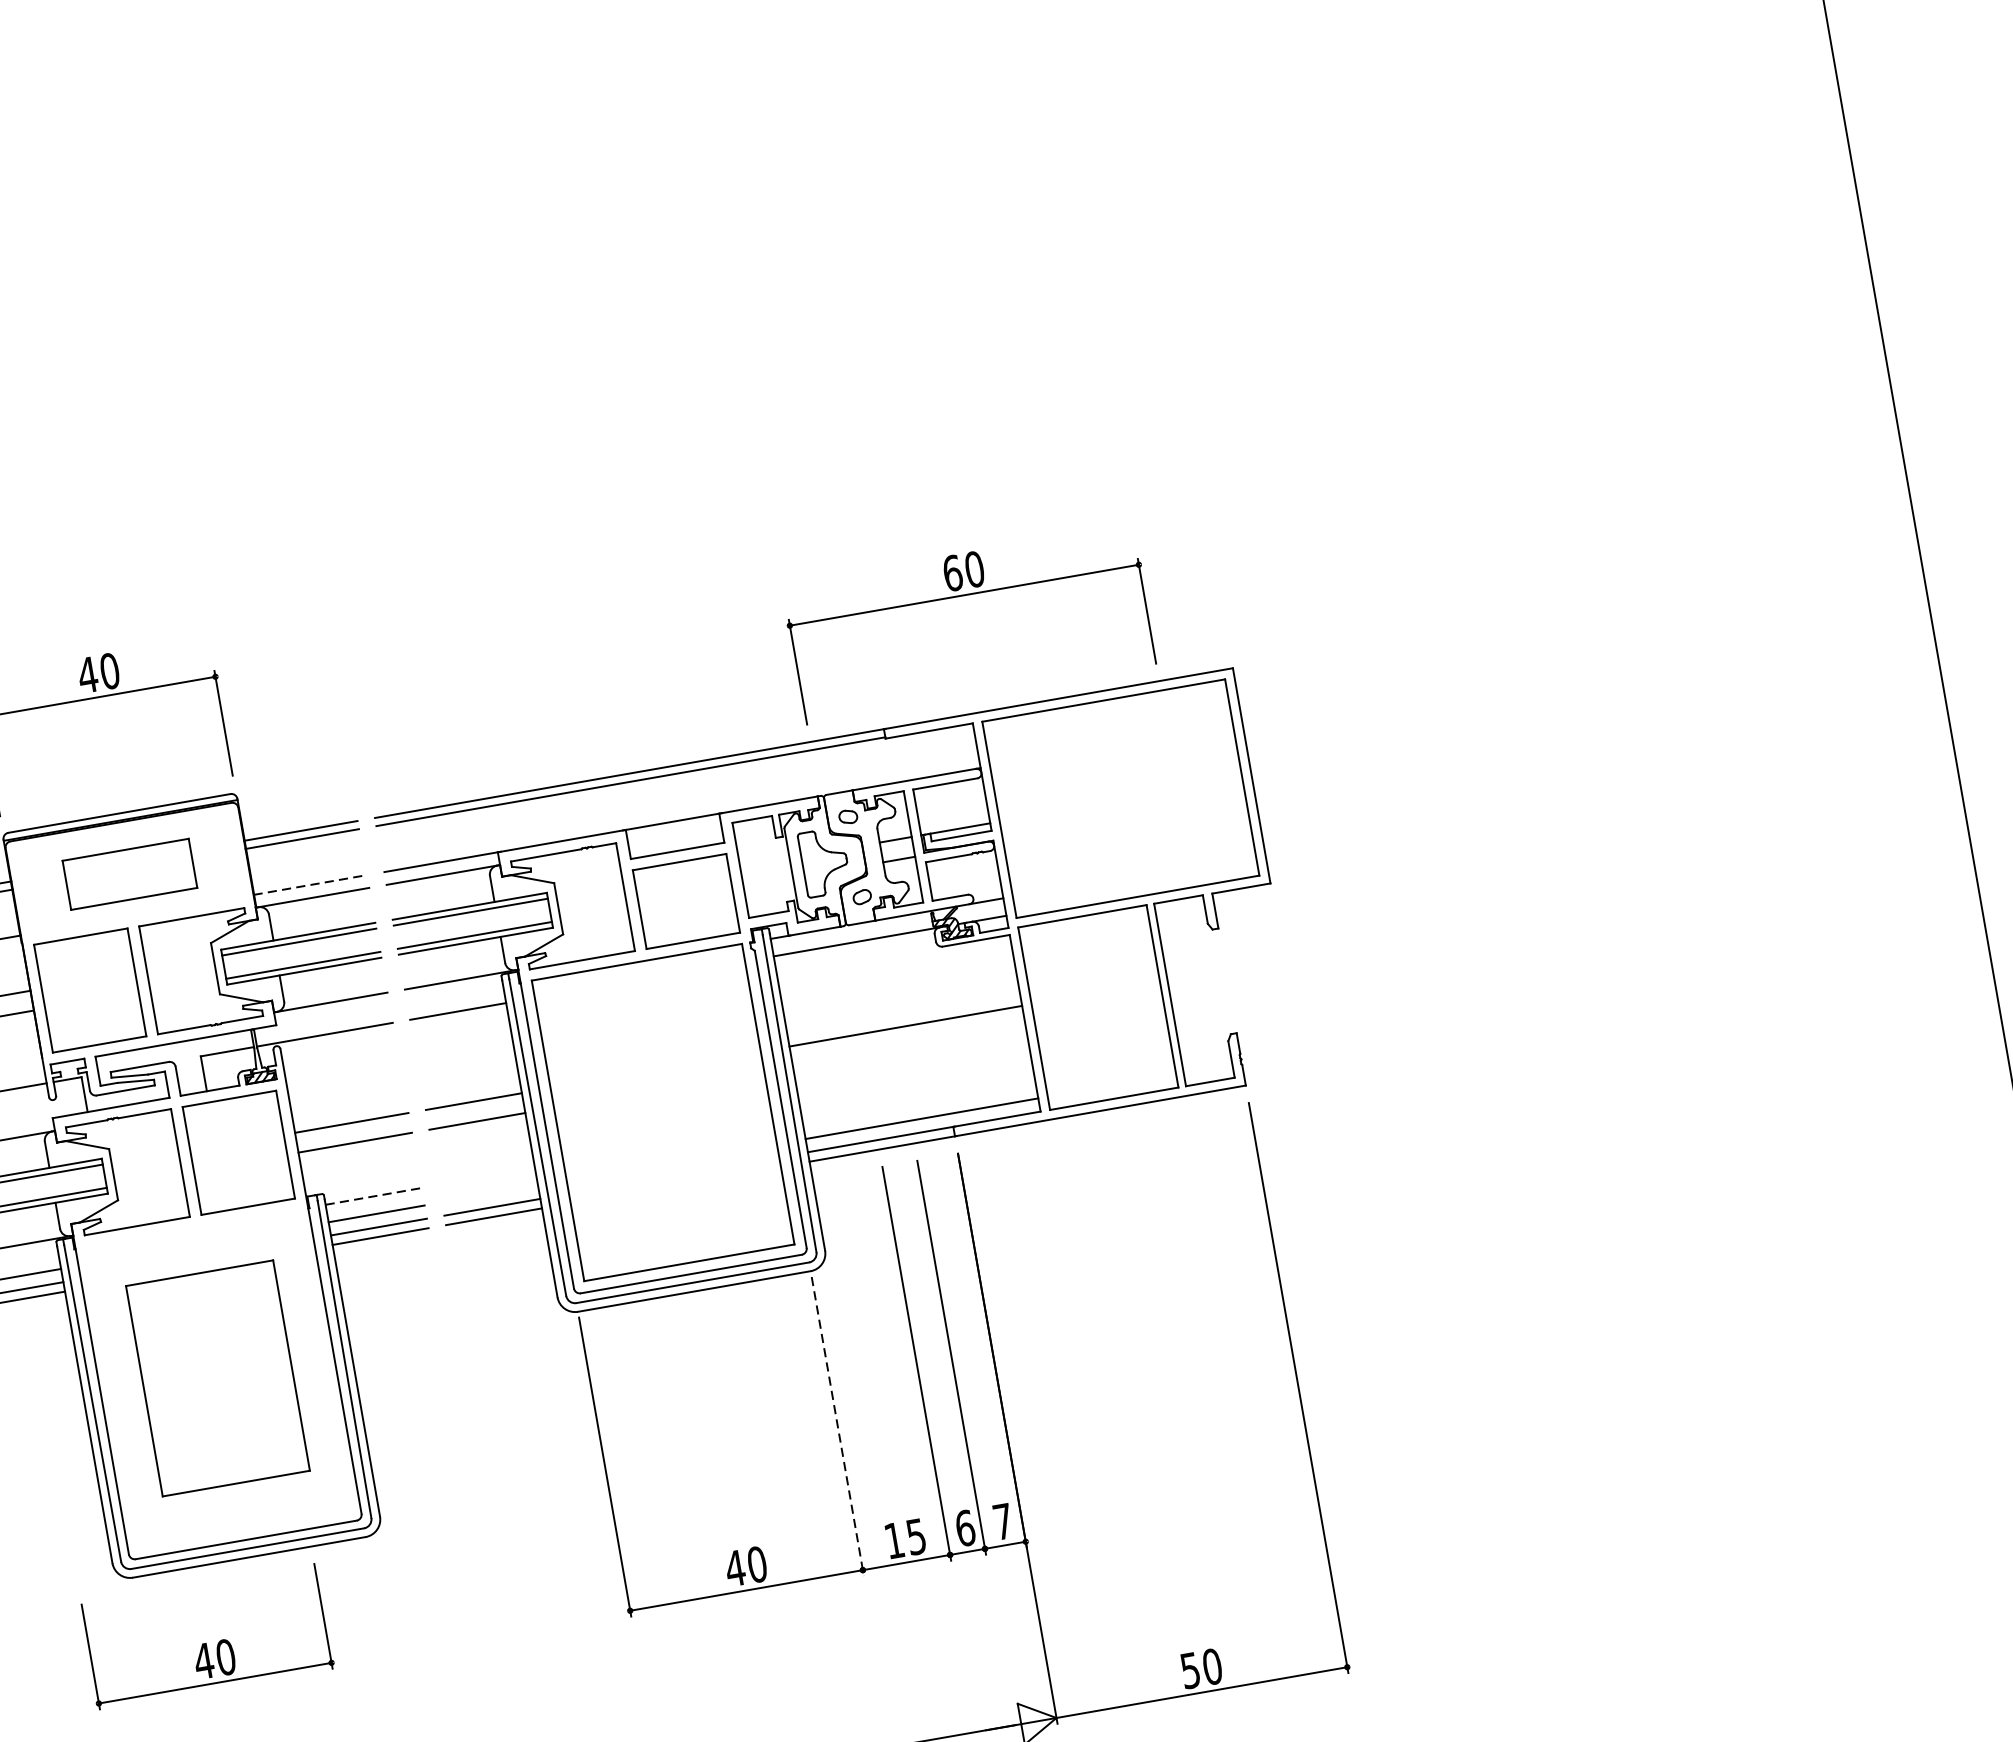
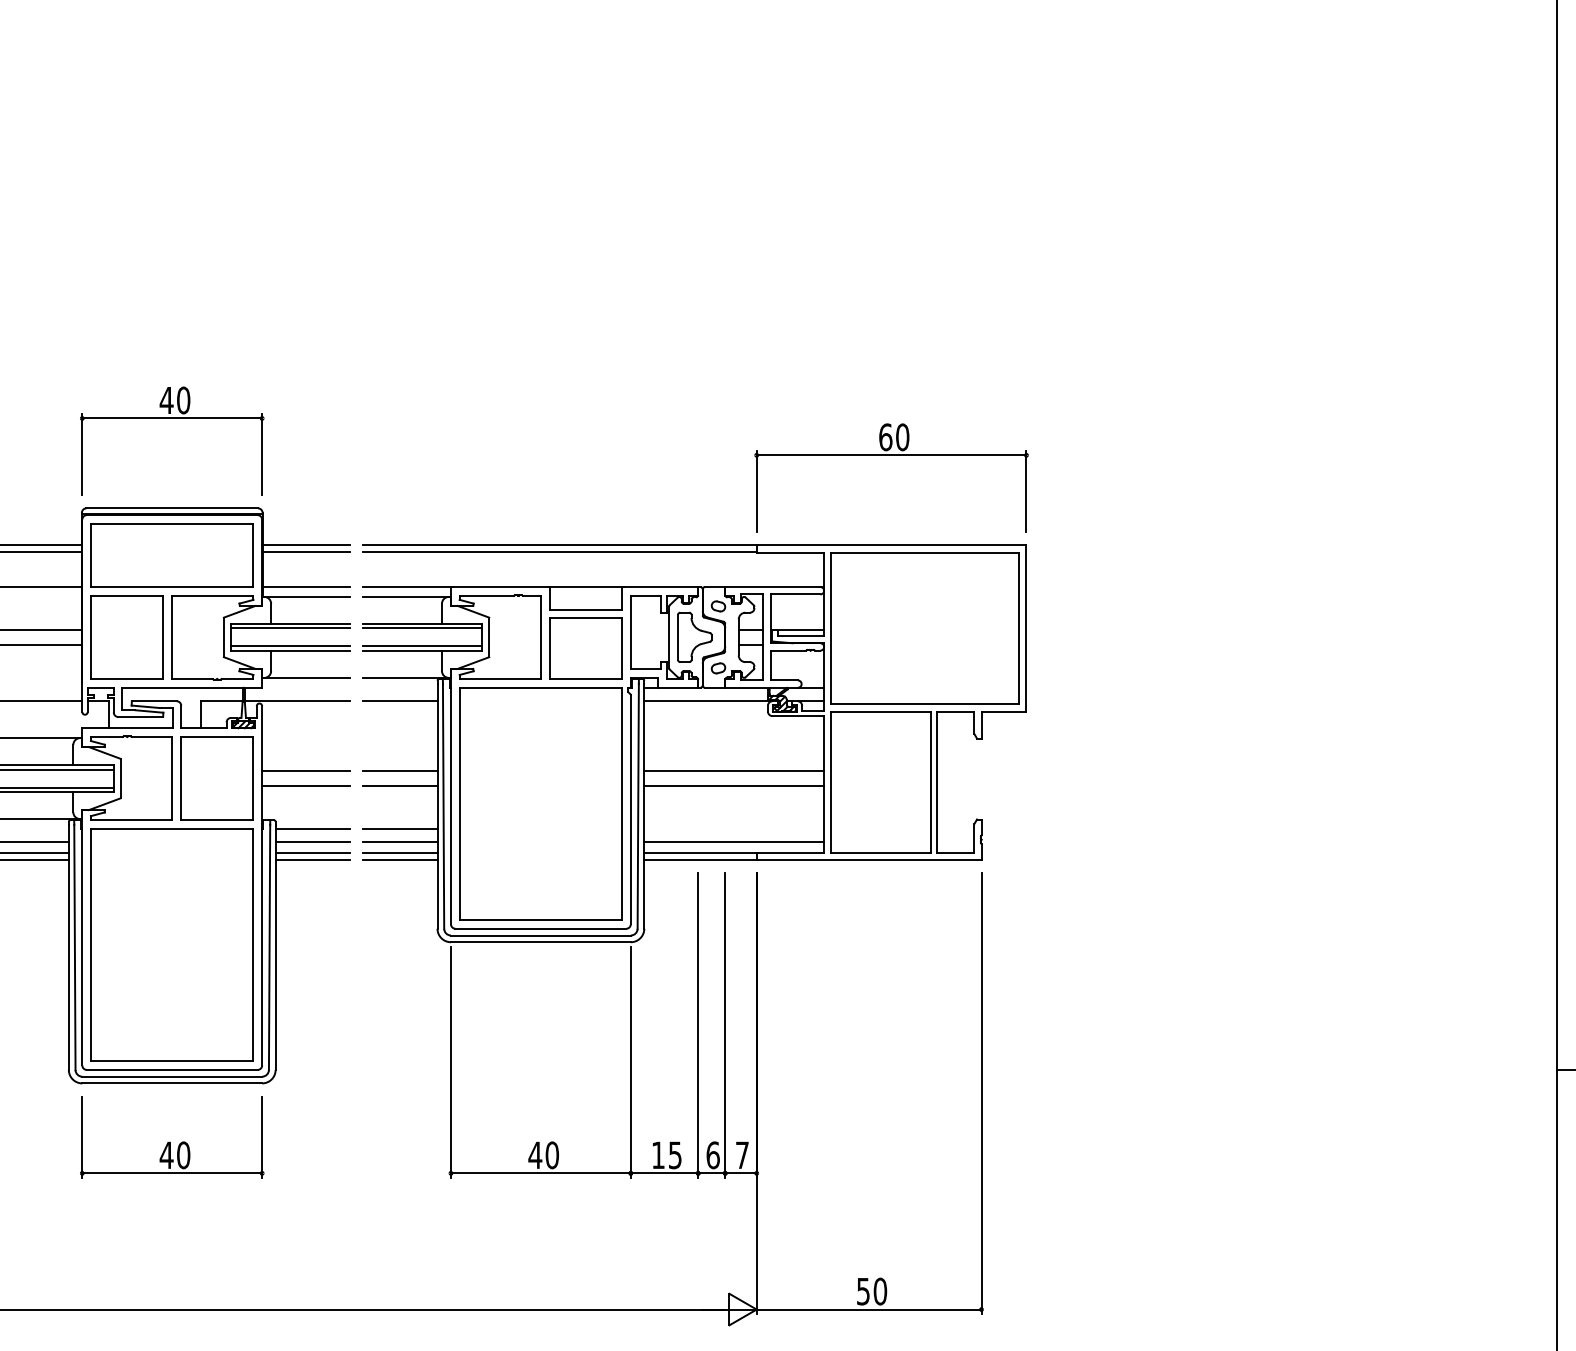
part: (964, 595) -> (891, 455), moved
part: (129, 874) -> (171, 555), size x1.67
line: (311, 885) -> (306, 587), dashed -> solid
line: (909, 1046) -> (734, 786), added
line: (487, 1176) -> (400, 828), added
line: (490, 1194) -> (400, 842), added
line: (374, 1195) -> (313, 828), dashed -> solid
part: (216, 1377) -> (171, 944), size x1.43
line: (837, 1426) -> (630, 1062), dashed -> solid
part: (207, 1636) -> (172, 1137), moved

